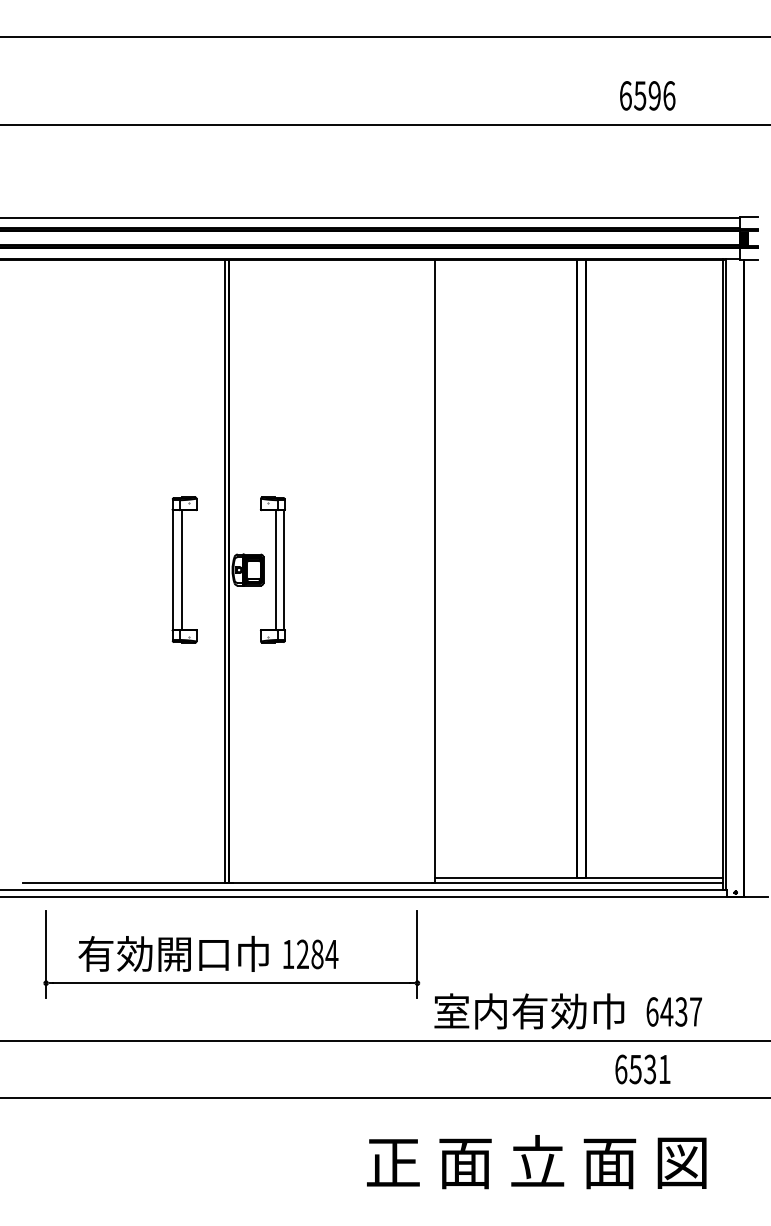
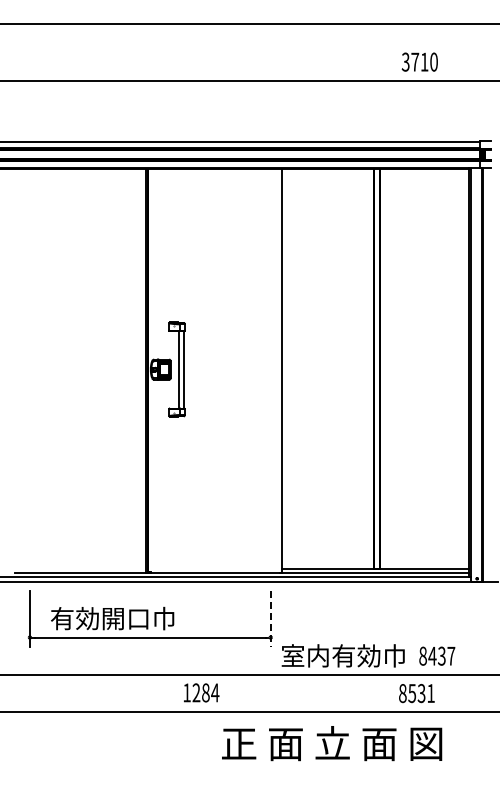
text: (646, 94) -> (419, 61), 6596 -> 3710
part: (184, 569) -> (119, 369), removed
text: (310, 953) -> (201, 692), moved
line: (417, 953) -> (270, 618), solid -> dashed
text: (653, 1010) -> (423, 655), 6437 -> 8437
text: (620, 1069) -> (402, 693), 6531 -> 8531
text: (537, 1161) -> (332, 743), moved

